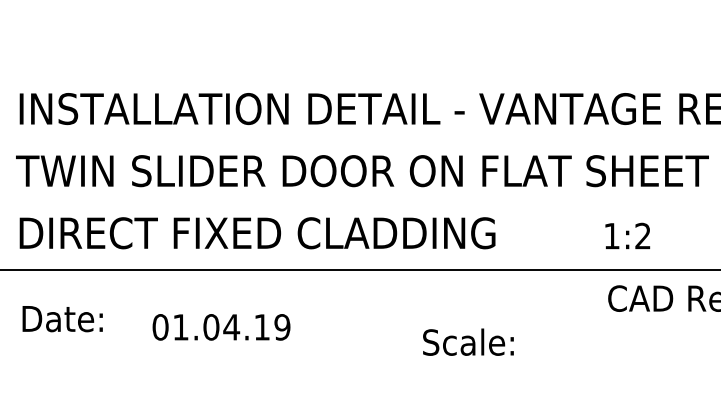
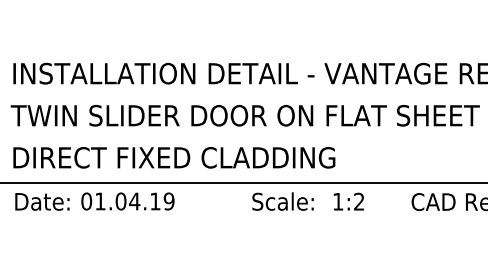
text: (627, 235) -> (348, 201), moved
text: (62, 318) -> (42, 201), moved
text: (220, 327) -> (127, 201), moved
text: (467, 342) -> (282, 201), moved

